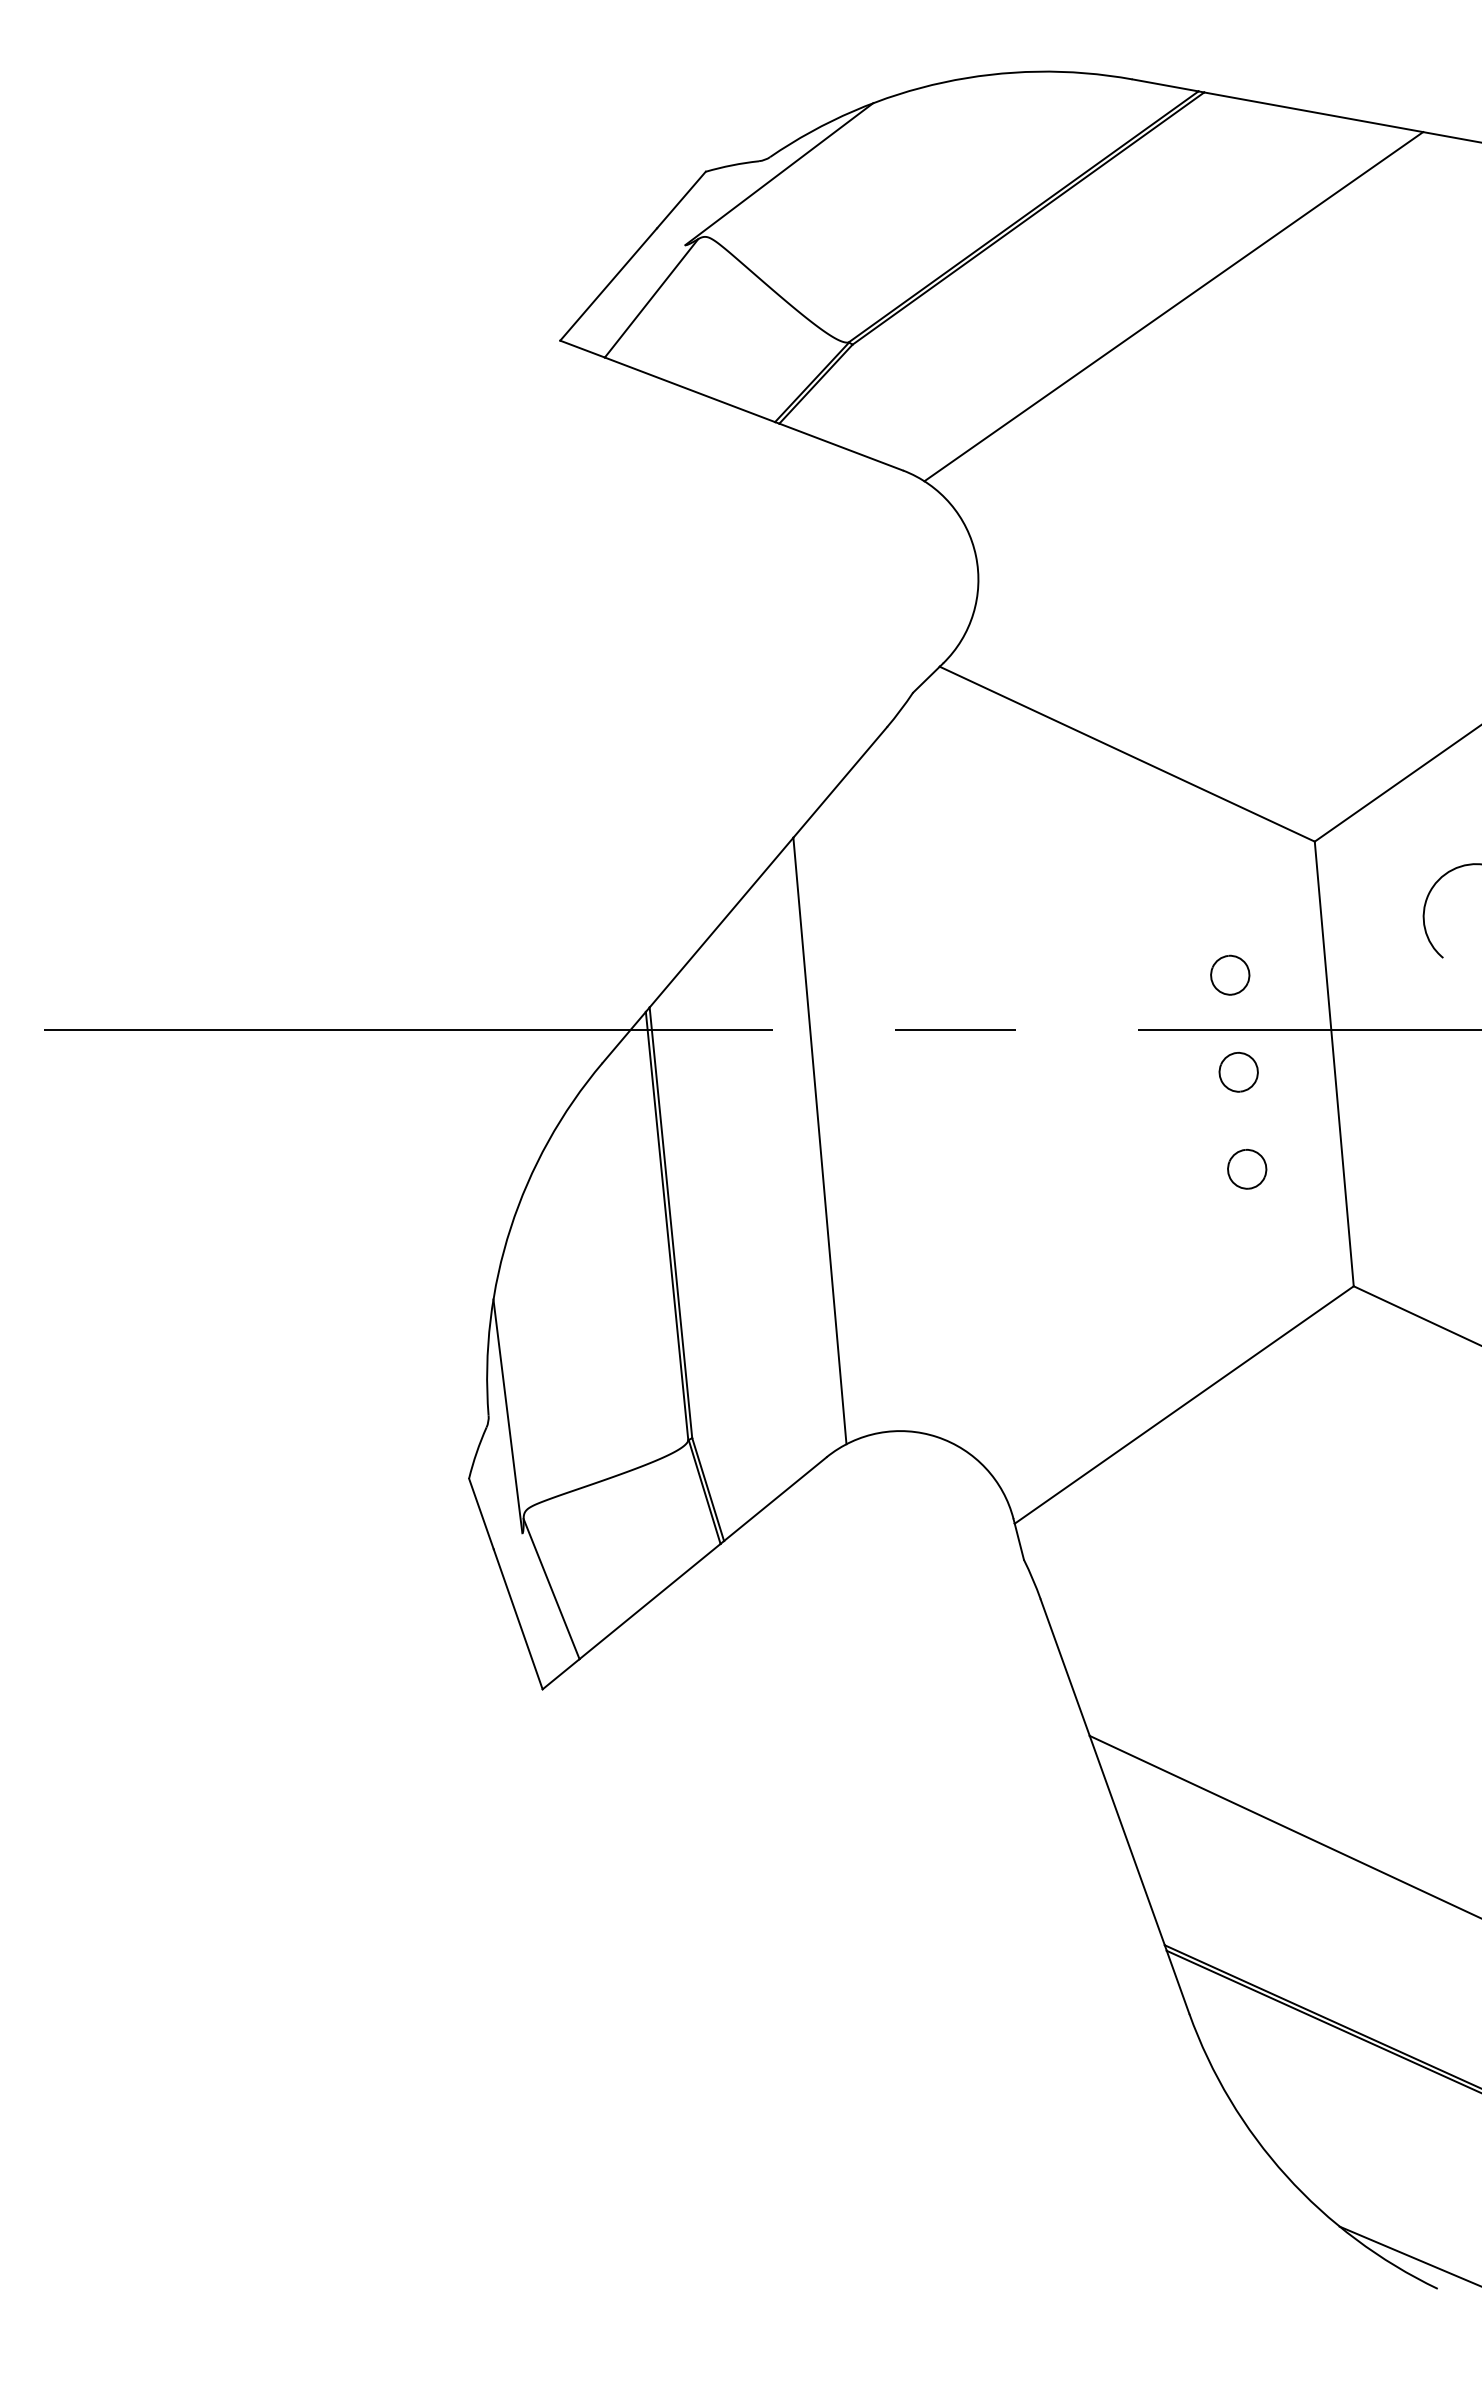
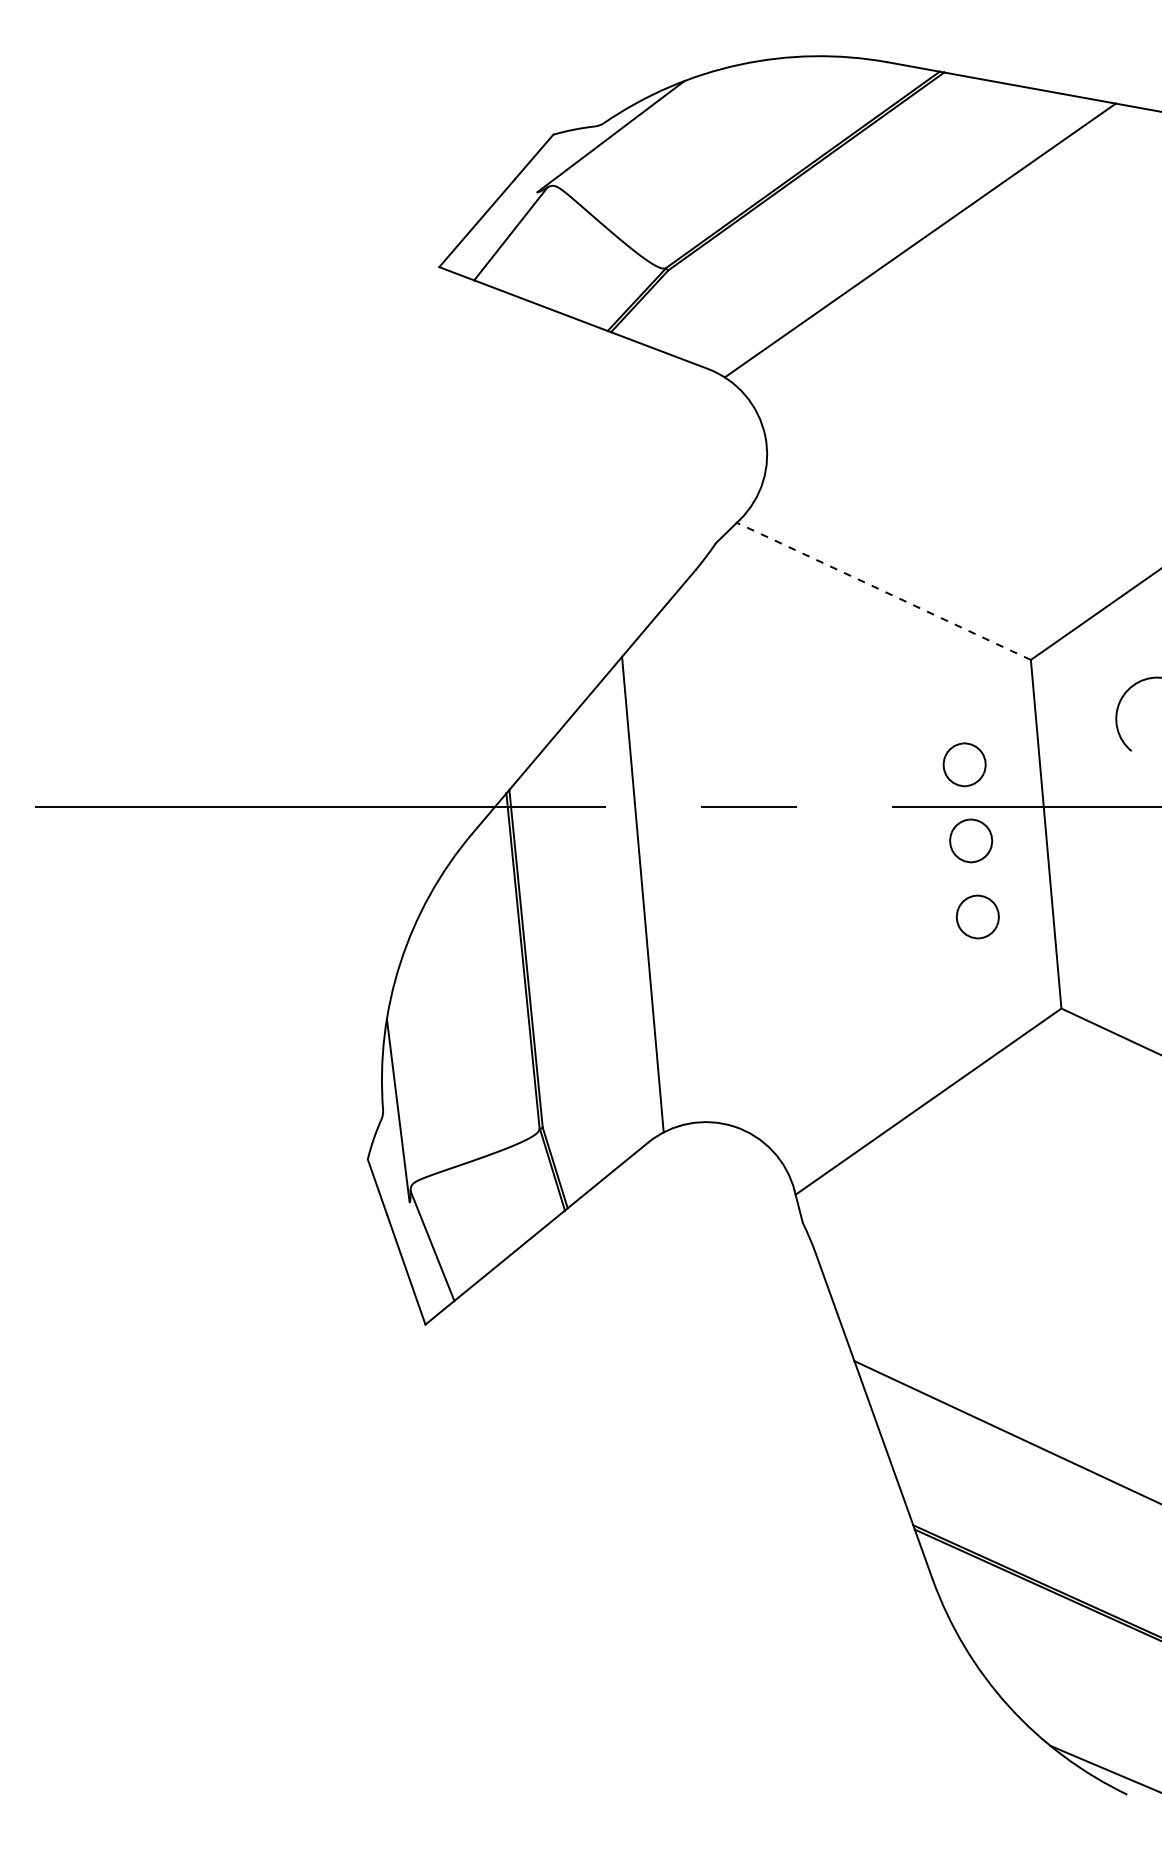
line: (1126, 754) -> (883, 591), solid -> dashed
part: (1230, 974) -> (964, 764), size x1.4
part: (1239, 1071) -> (971, 840), size x1.4
part: (1246, 1168) -> (977, 916), size x1.4

